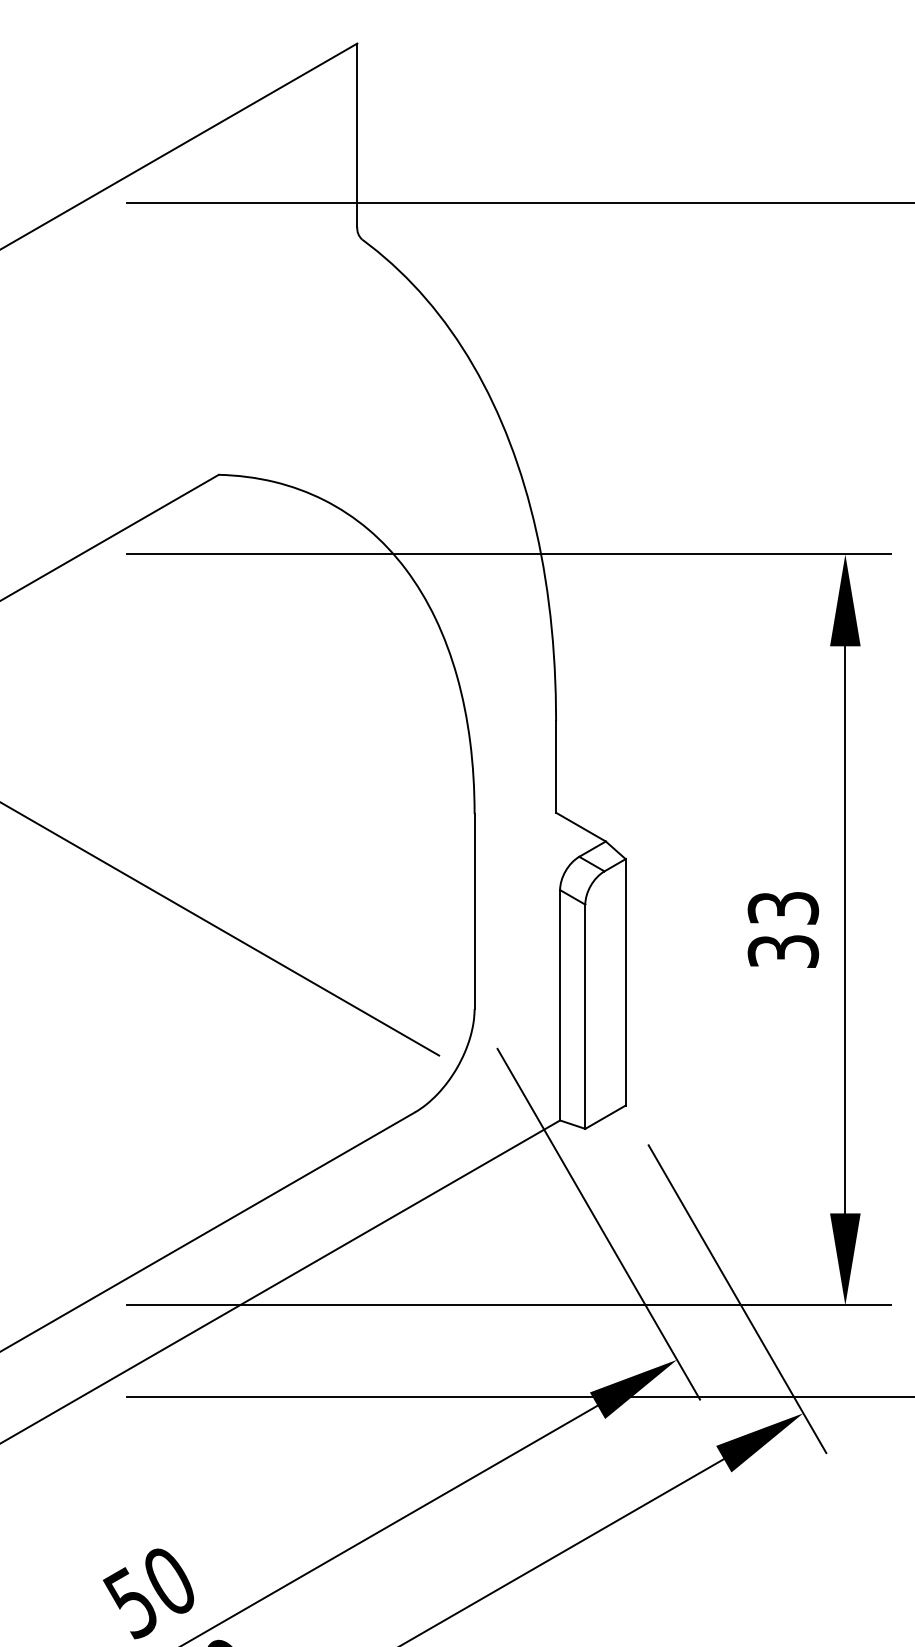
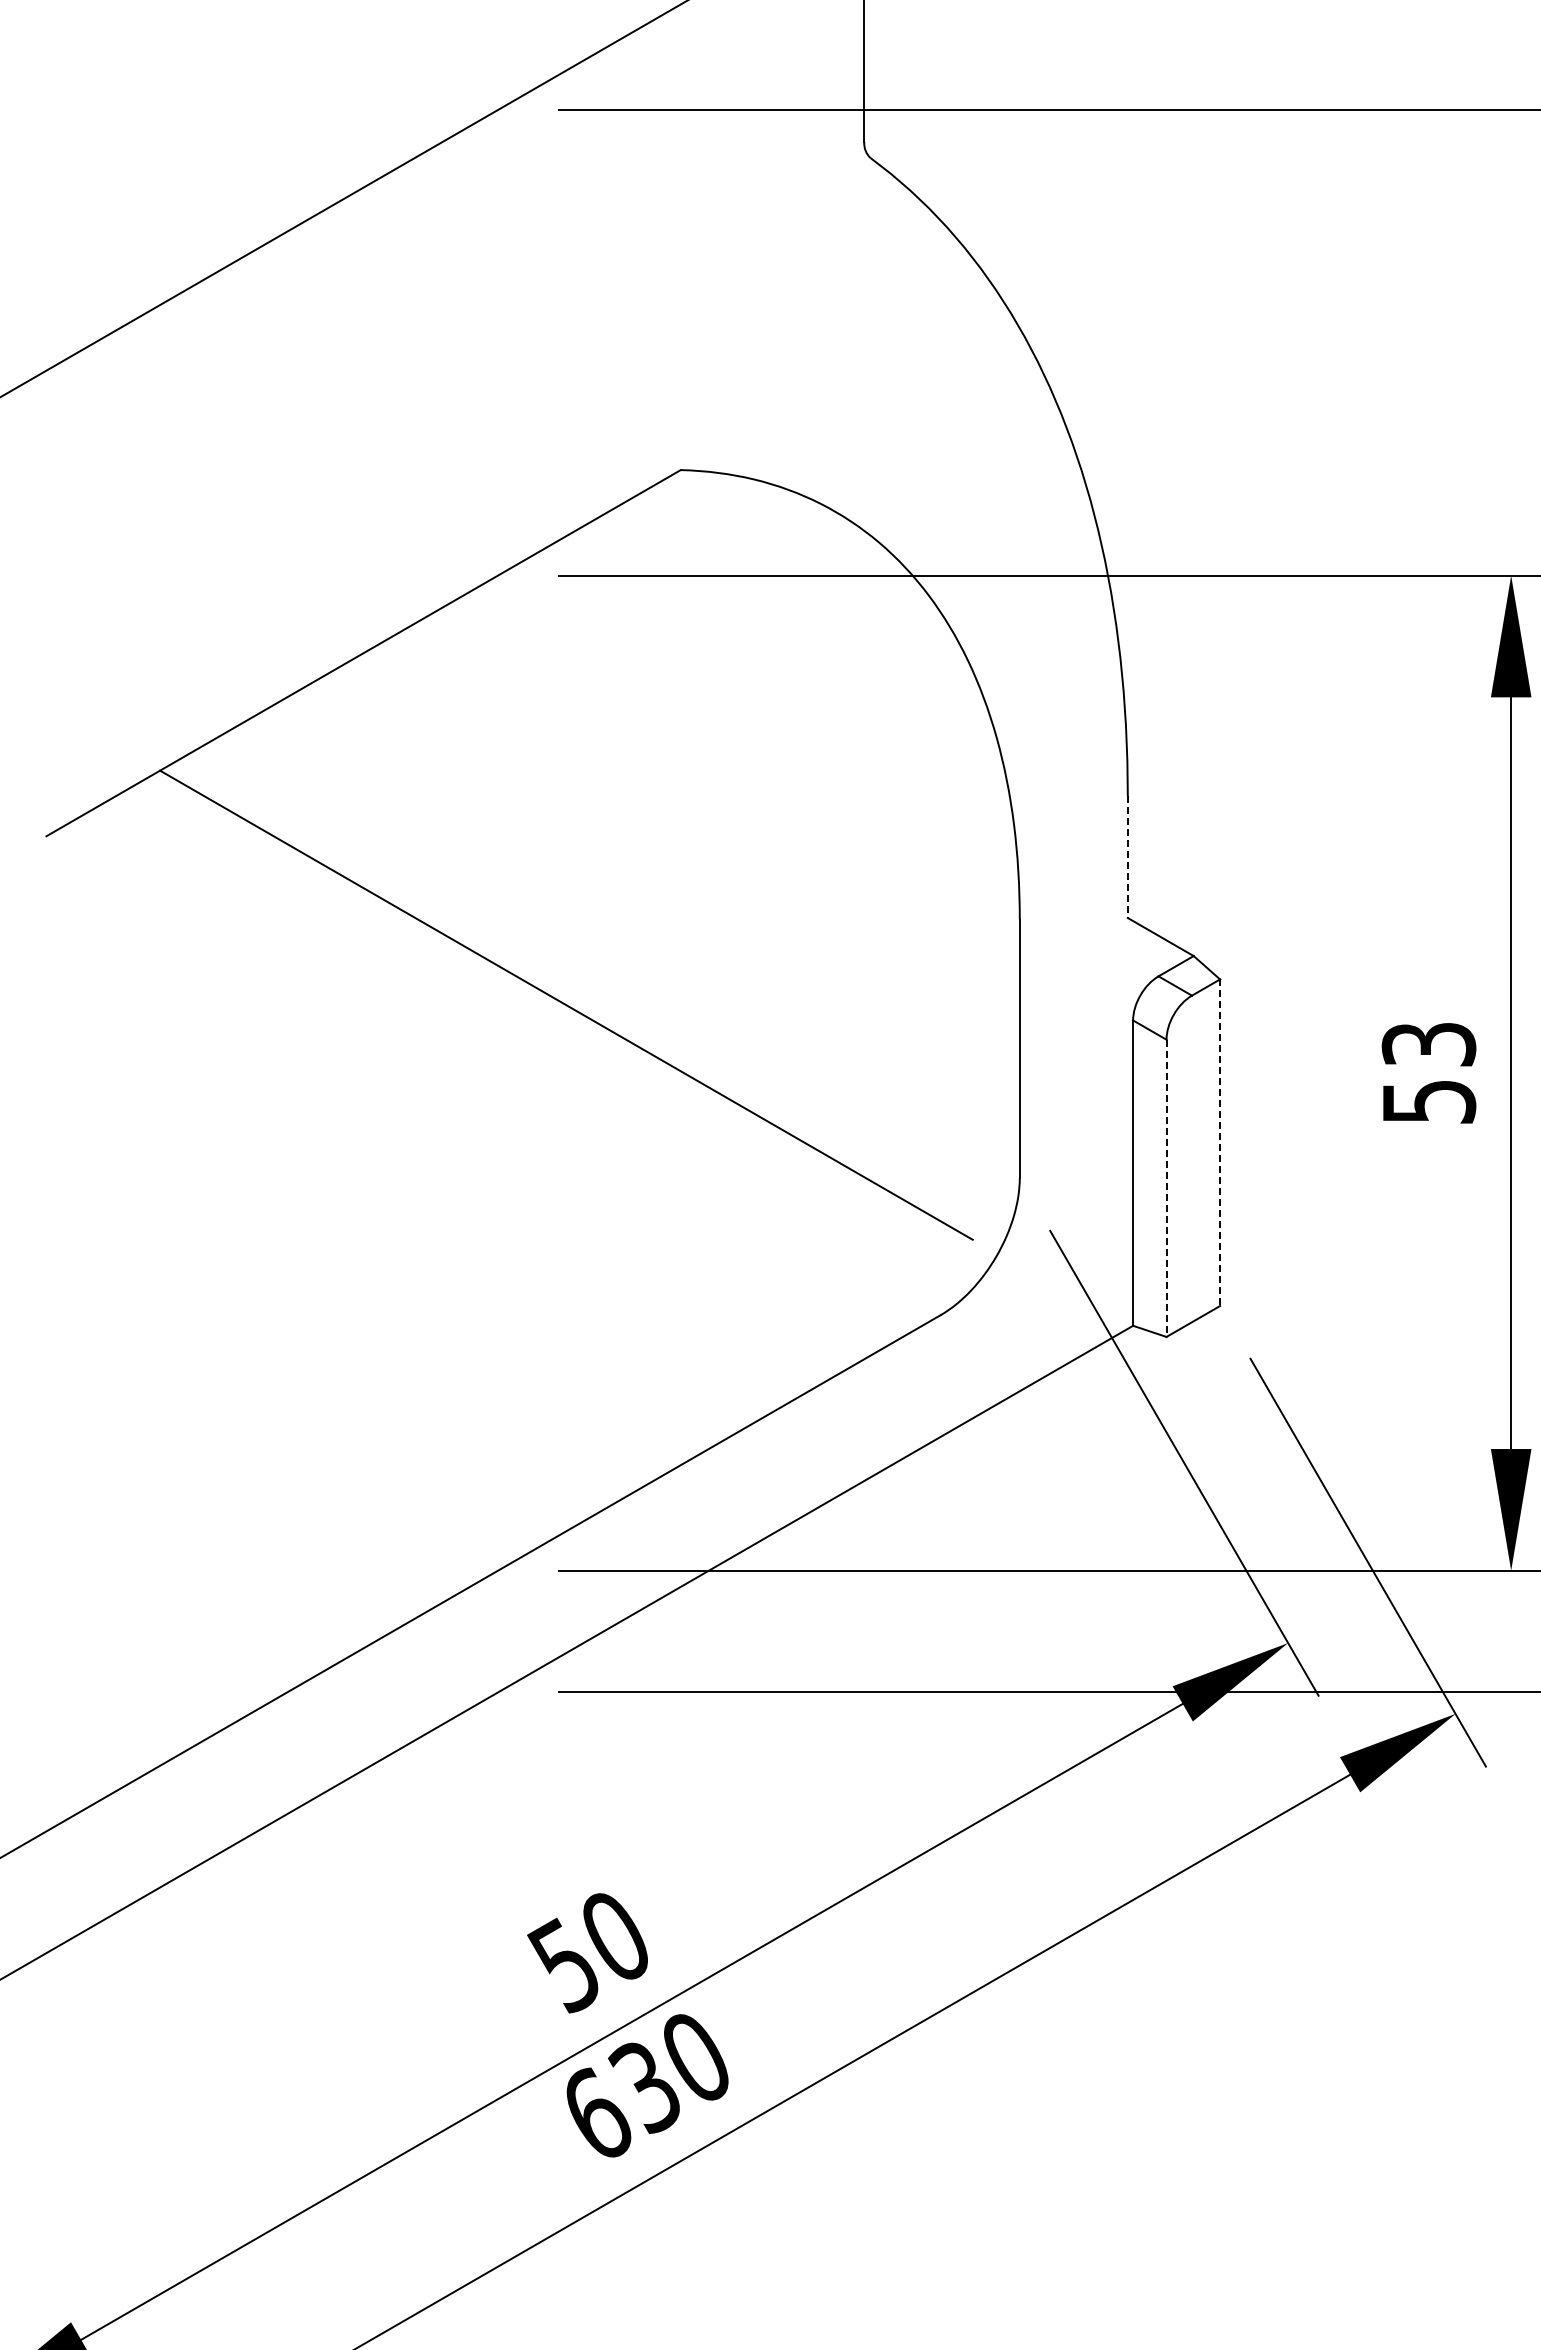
line: (555, 767) -> (1127, 857), solid -> dashed
text: (782, 951) -> (1428, 1101), 33 -> 53
line: (626, 982) -> (1220, 1143), solid -> dashed
line: (585, 1016) -> (1166, 1188), solid -> dashed

